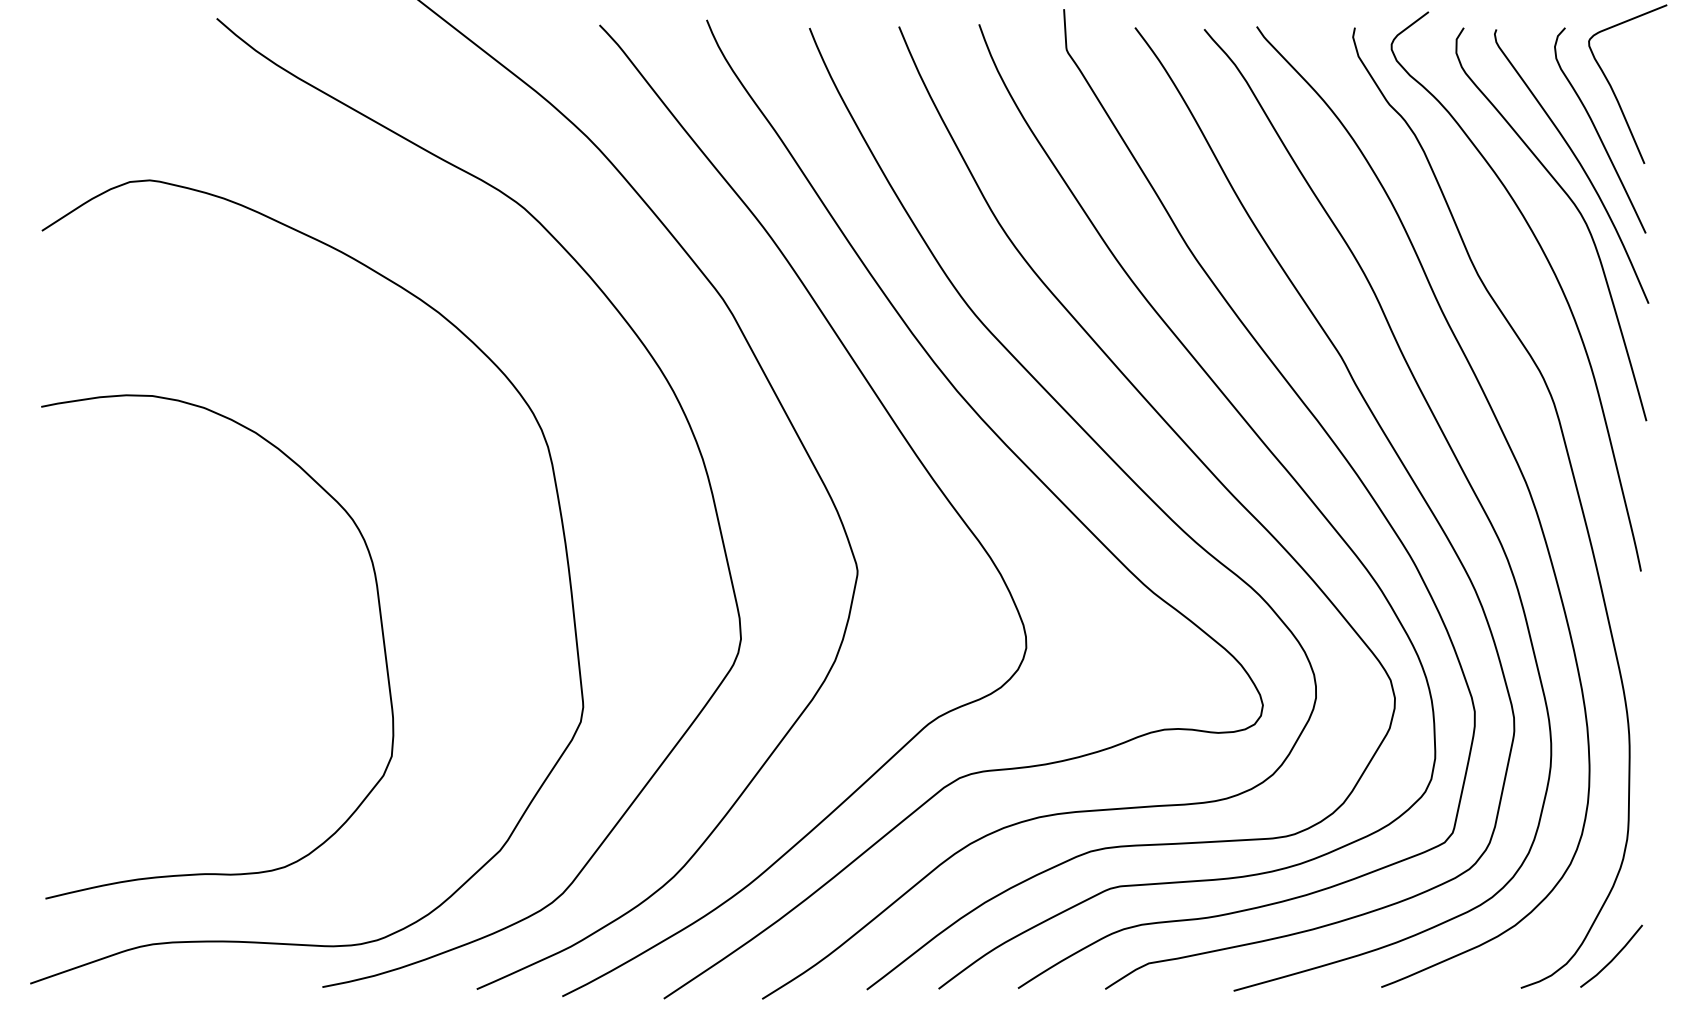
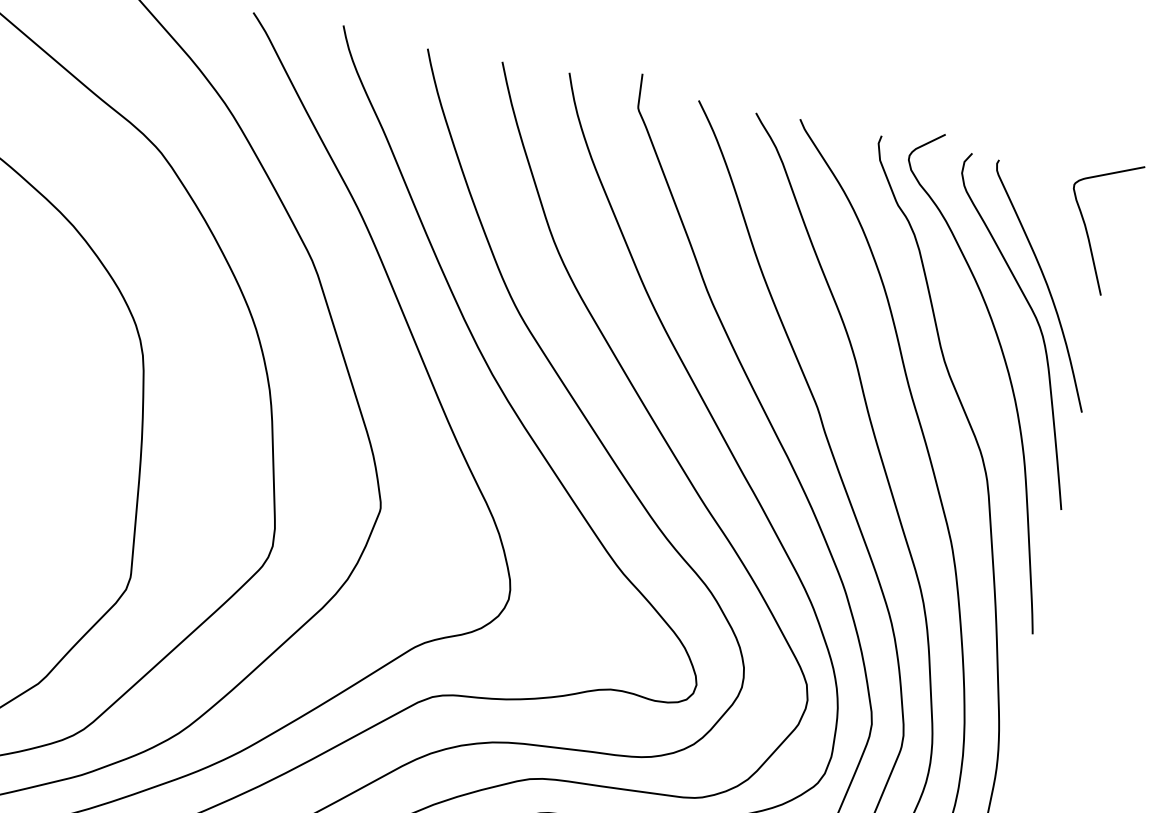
curve: (1598, 132) -> (1067, 262), removed

